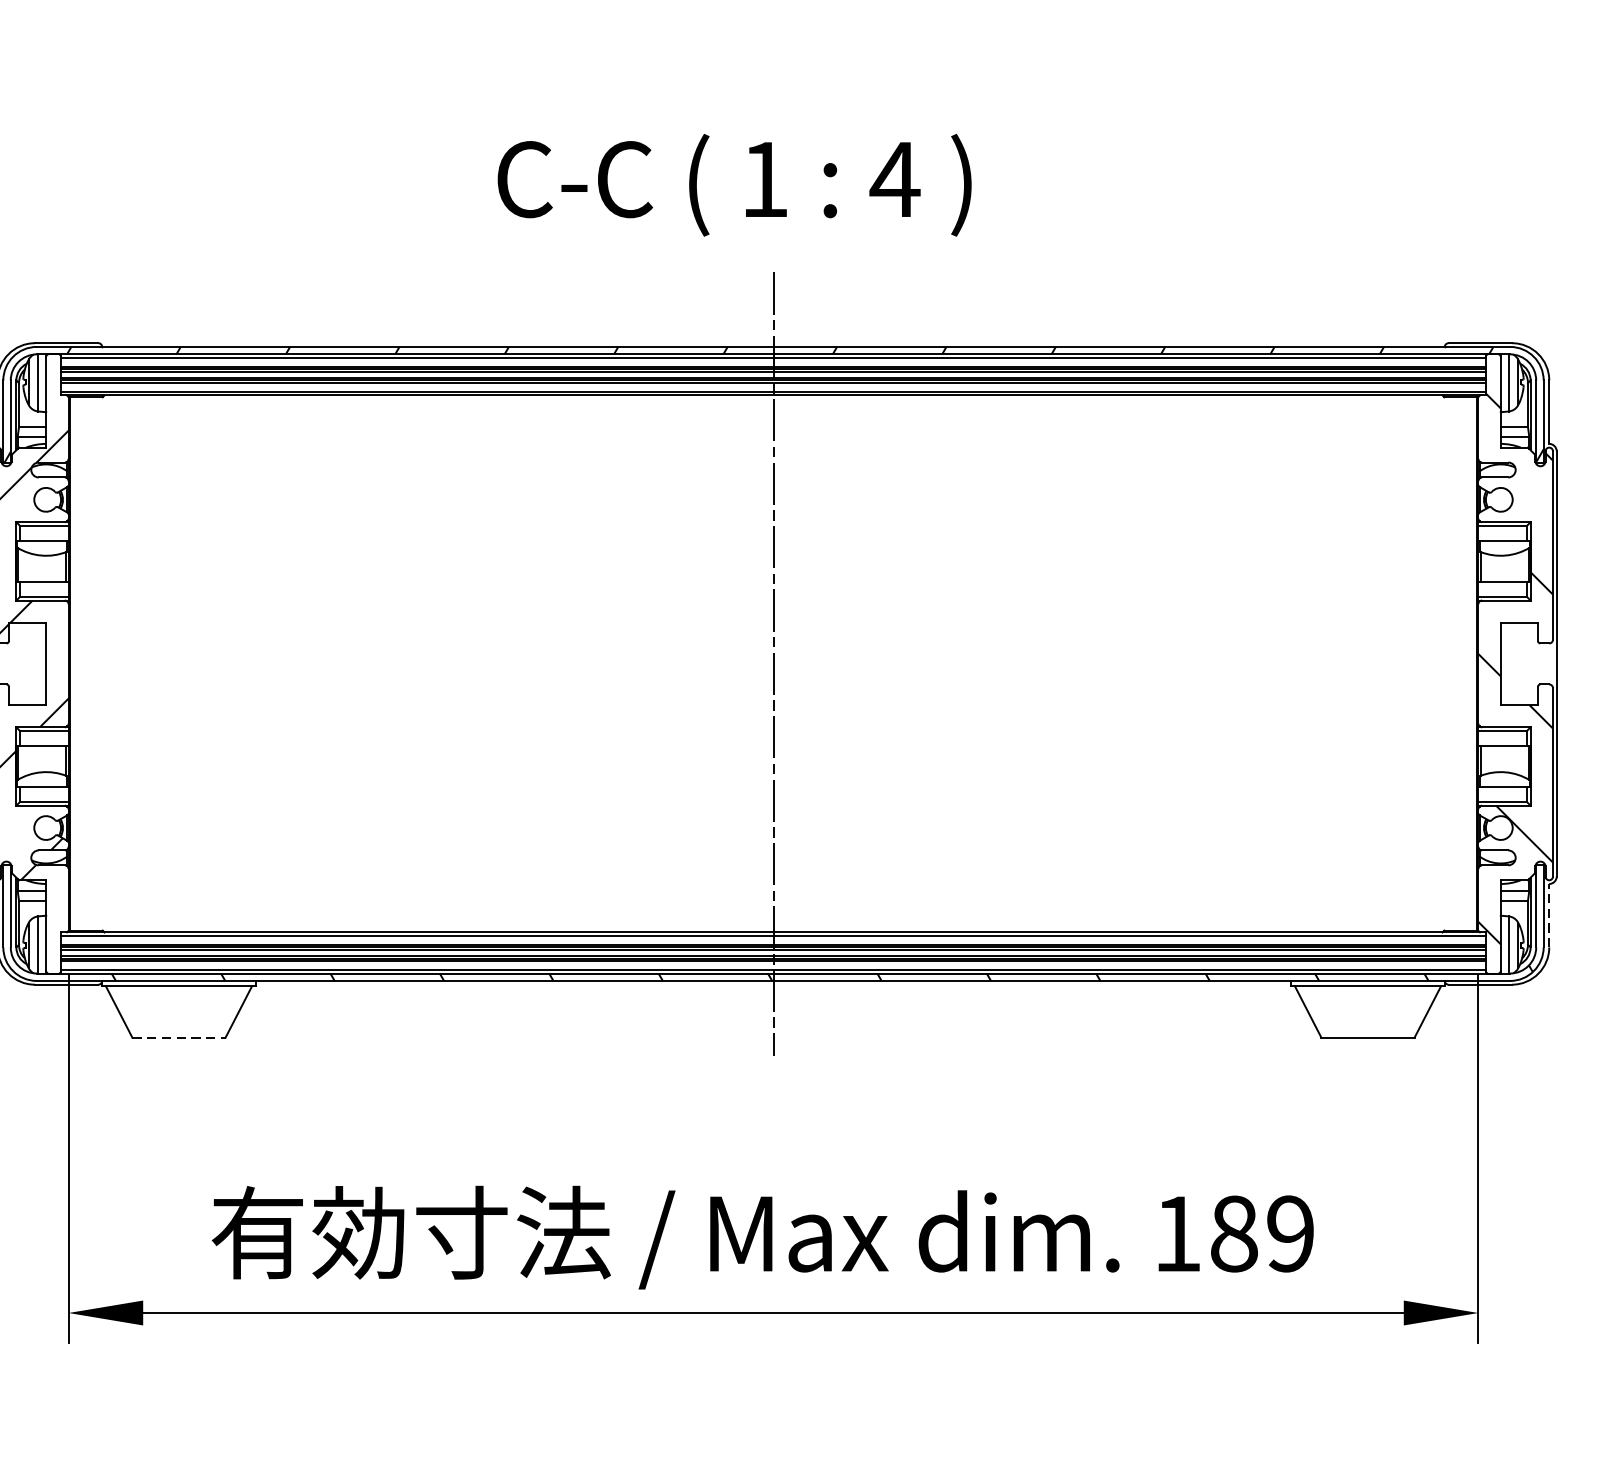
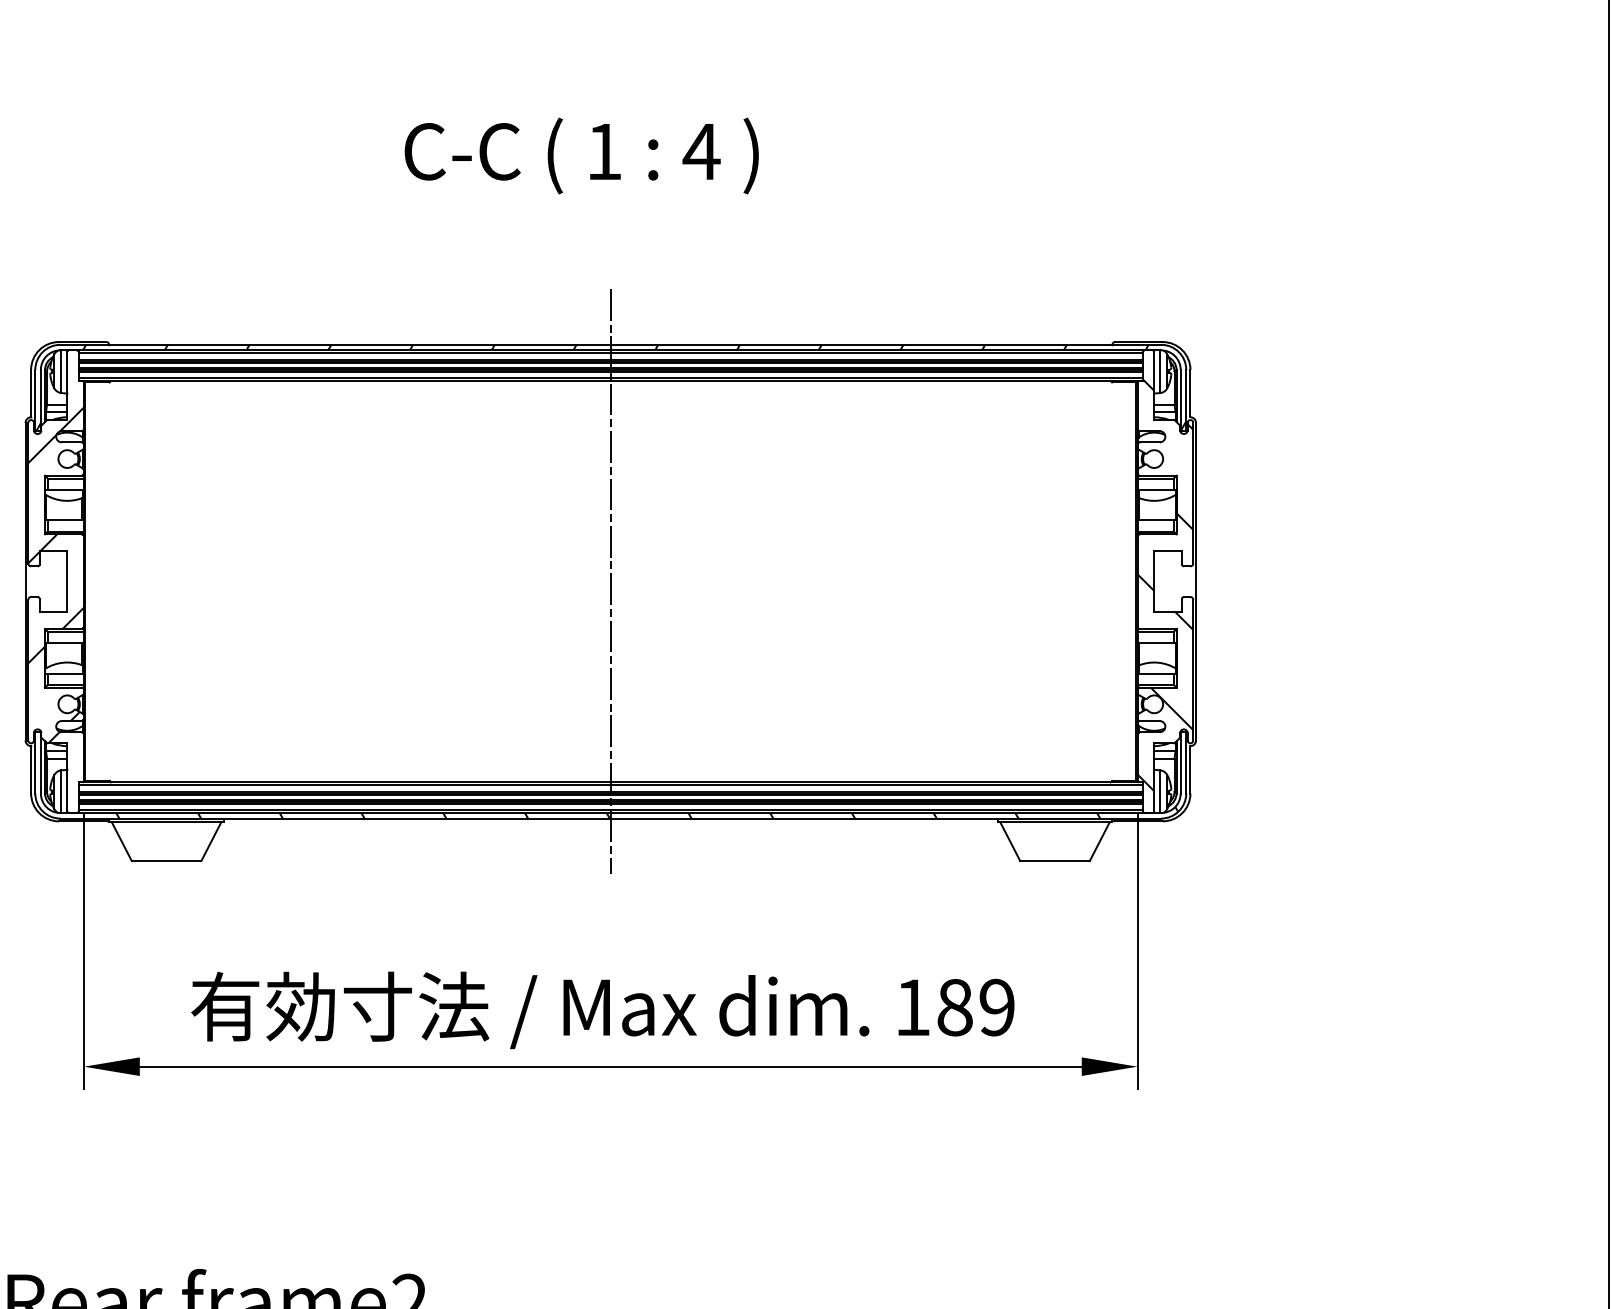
text: (734, 184) -> (581, 155), moved
line: (1549, 915) -> (1190, 769), dashed -> solid
line: (178, 1037) -> (166, 860), dashed -> solid

